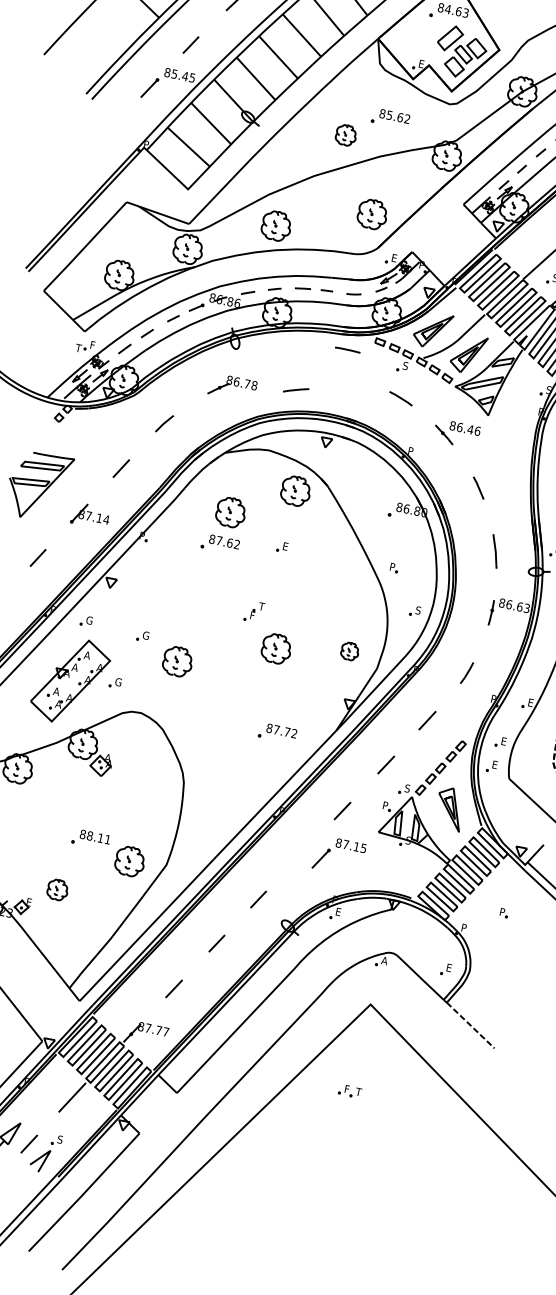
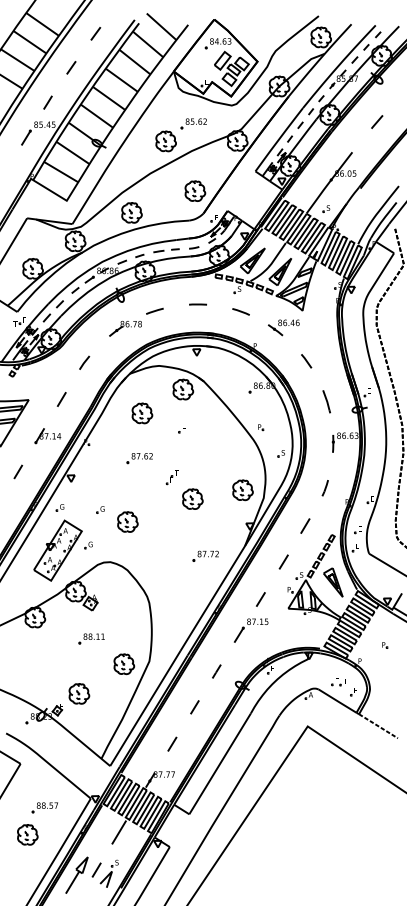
part: (345, 135) -> (165, 141), size x1.43
line: (347, 349) -> (197, 304), moved
line: (295, 389) -> (154, 310), moved
part: (220, 544) -> (139, 458), moved
part: (349, 651) -> (242, 490), size x1.67
part: (90, 838) -> (91, 638), moved
part: (340, 847) -> (250, 624), moved
part: (58, 889) -> (79, 693), size x1.43
part: (348, 1091) -> (338, 682), moved

